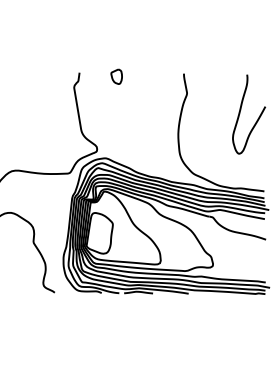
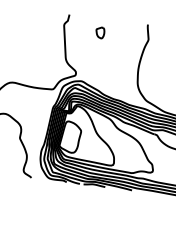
part: (116, 76) -> (100, 32), moved

